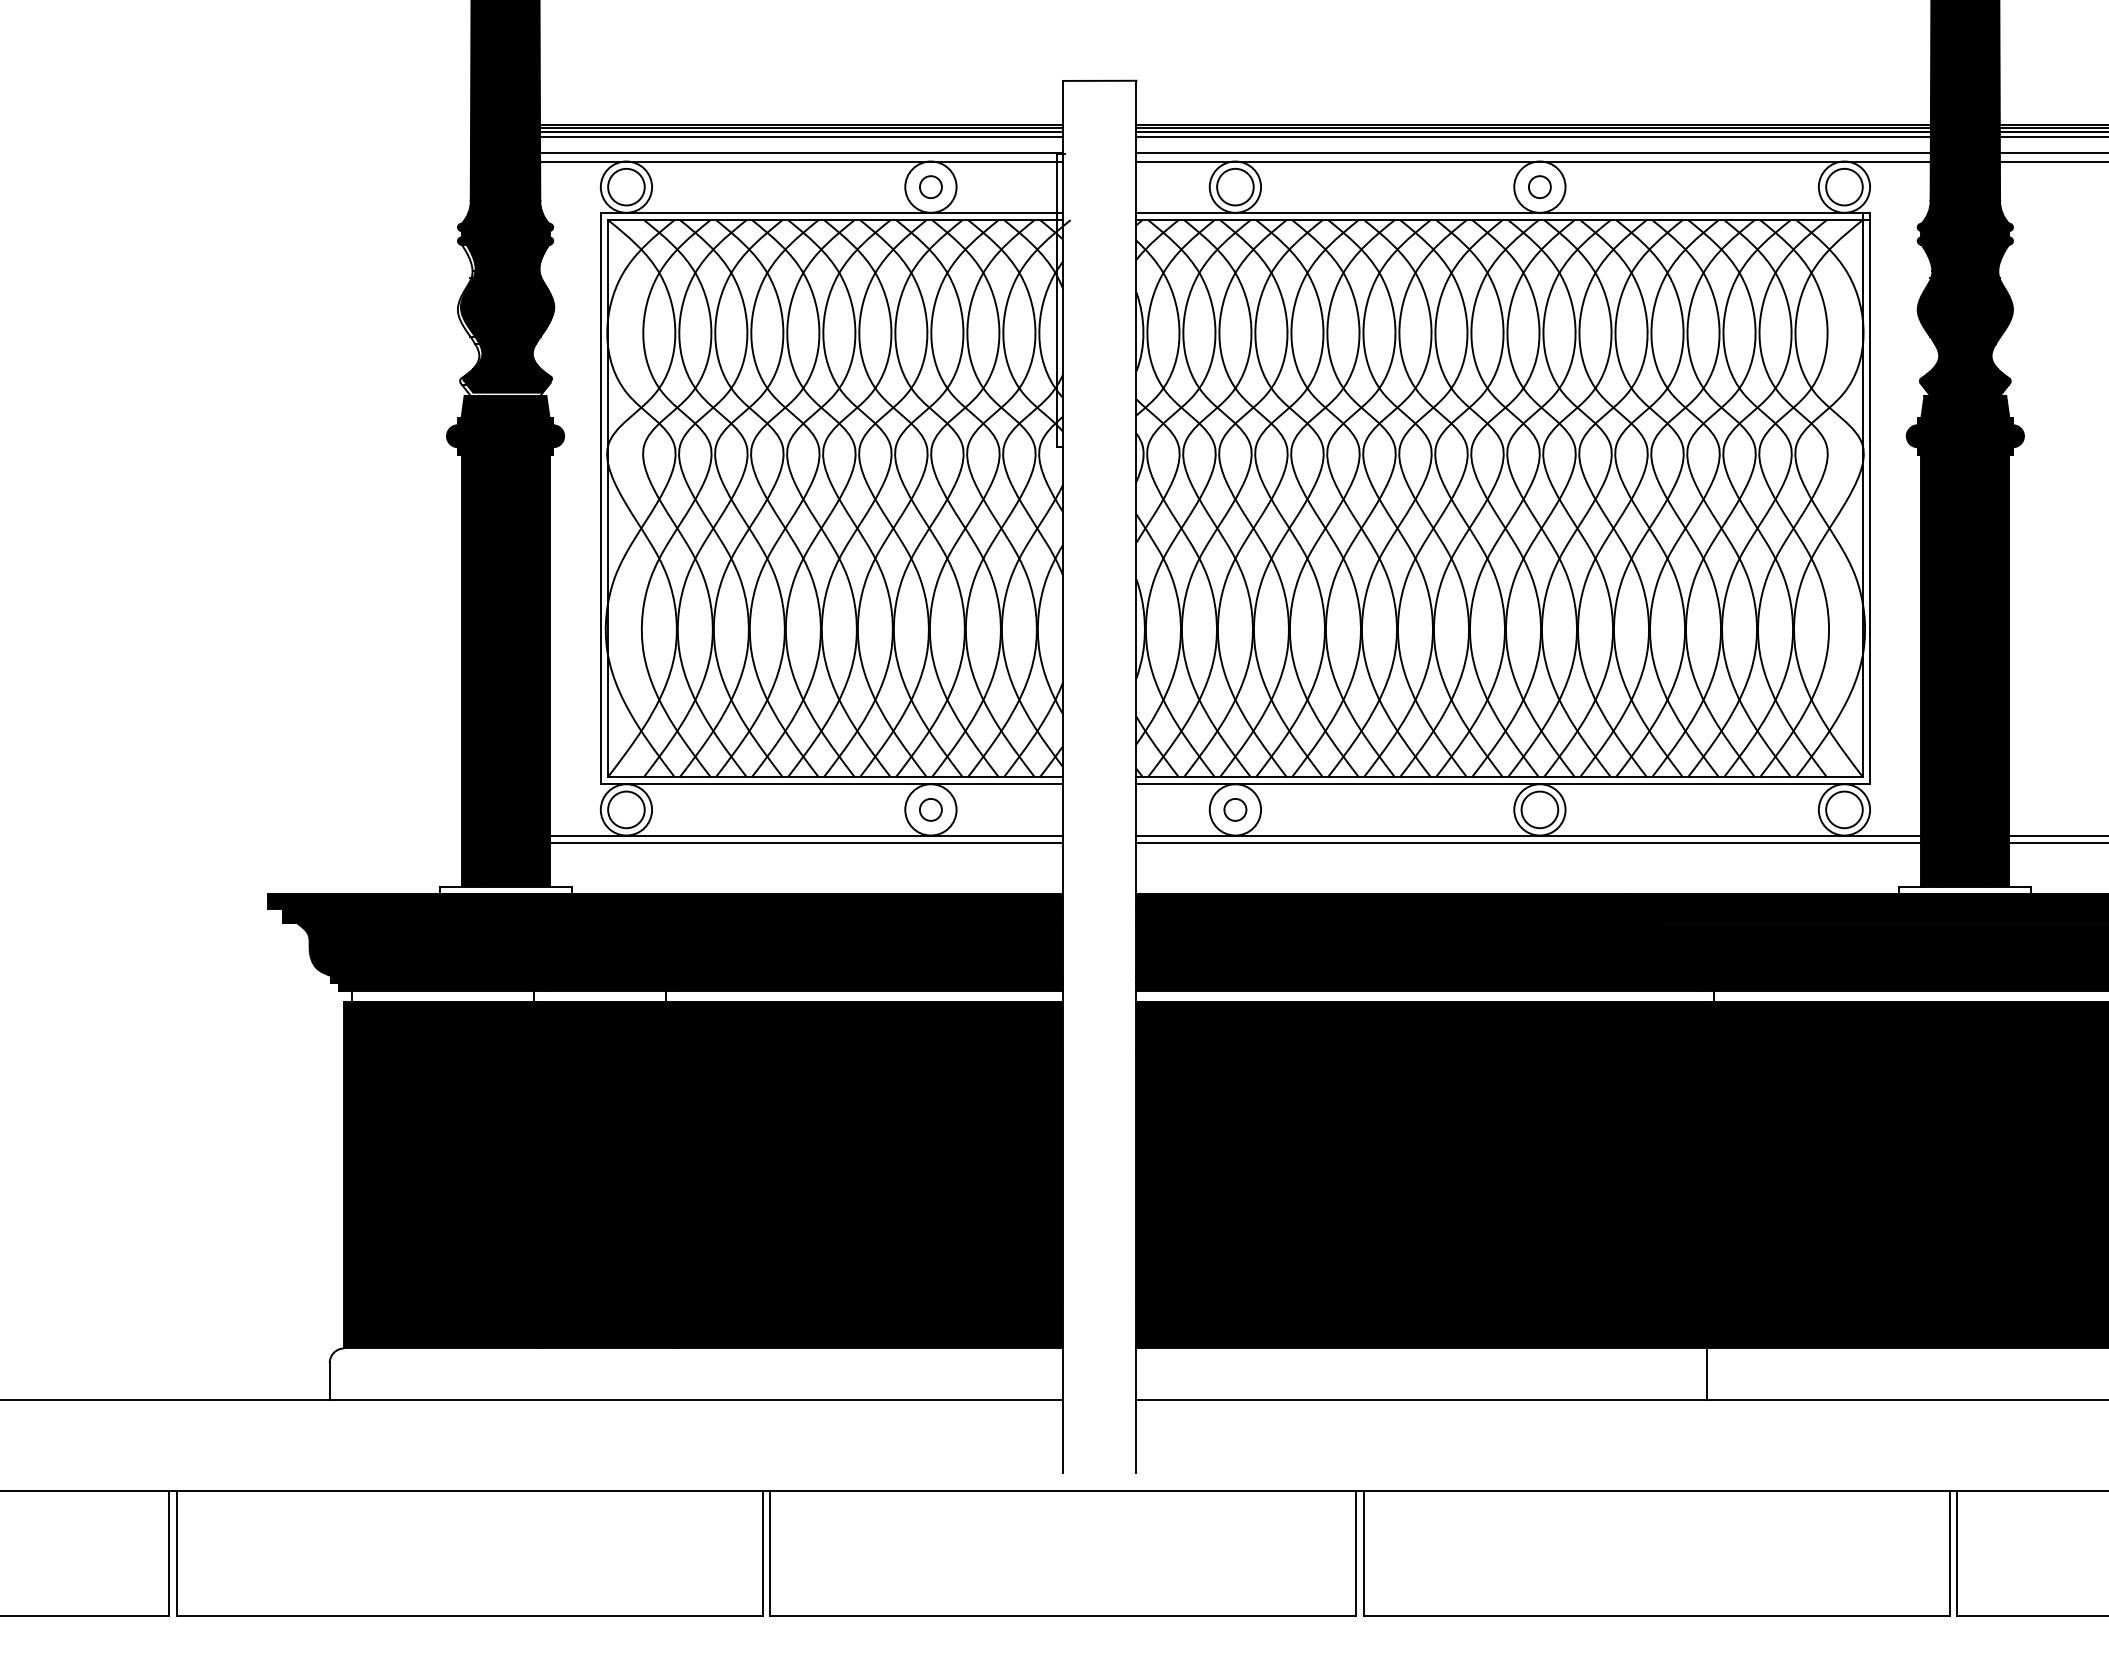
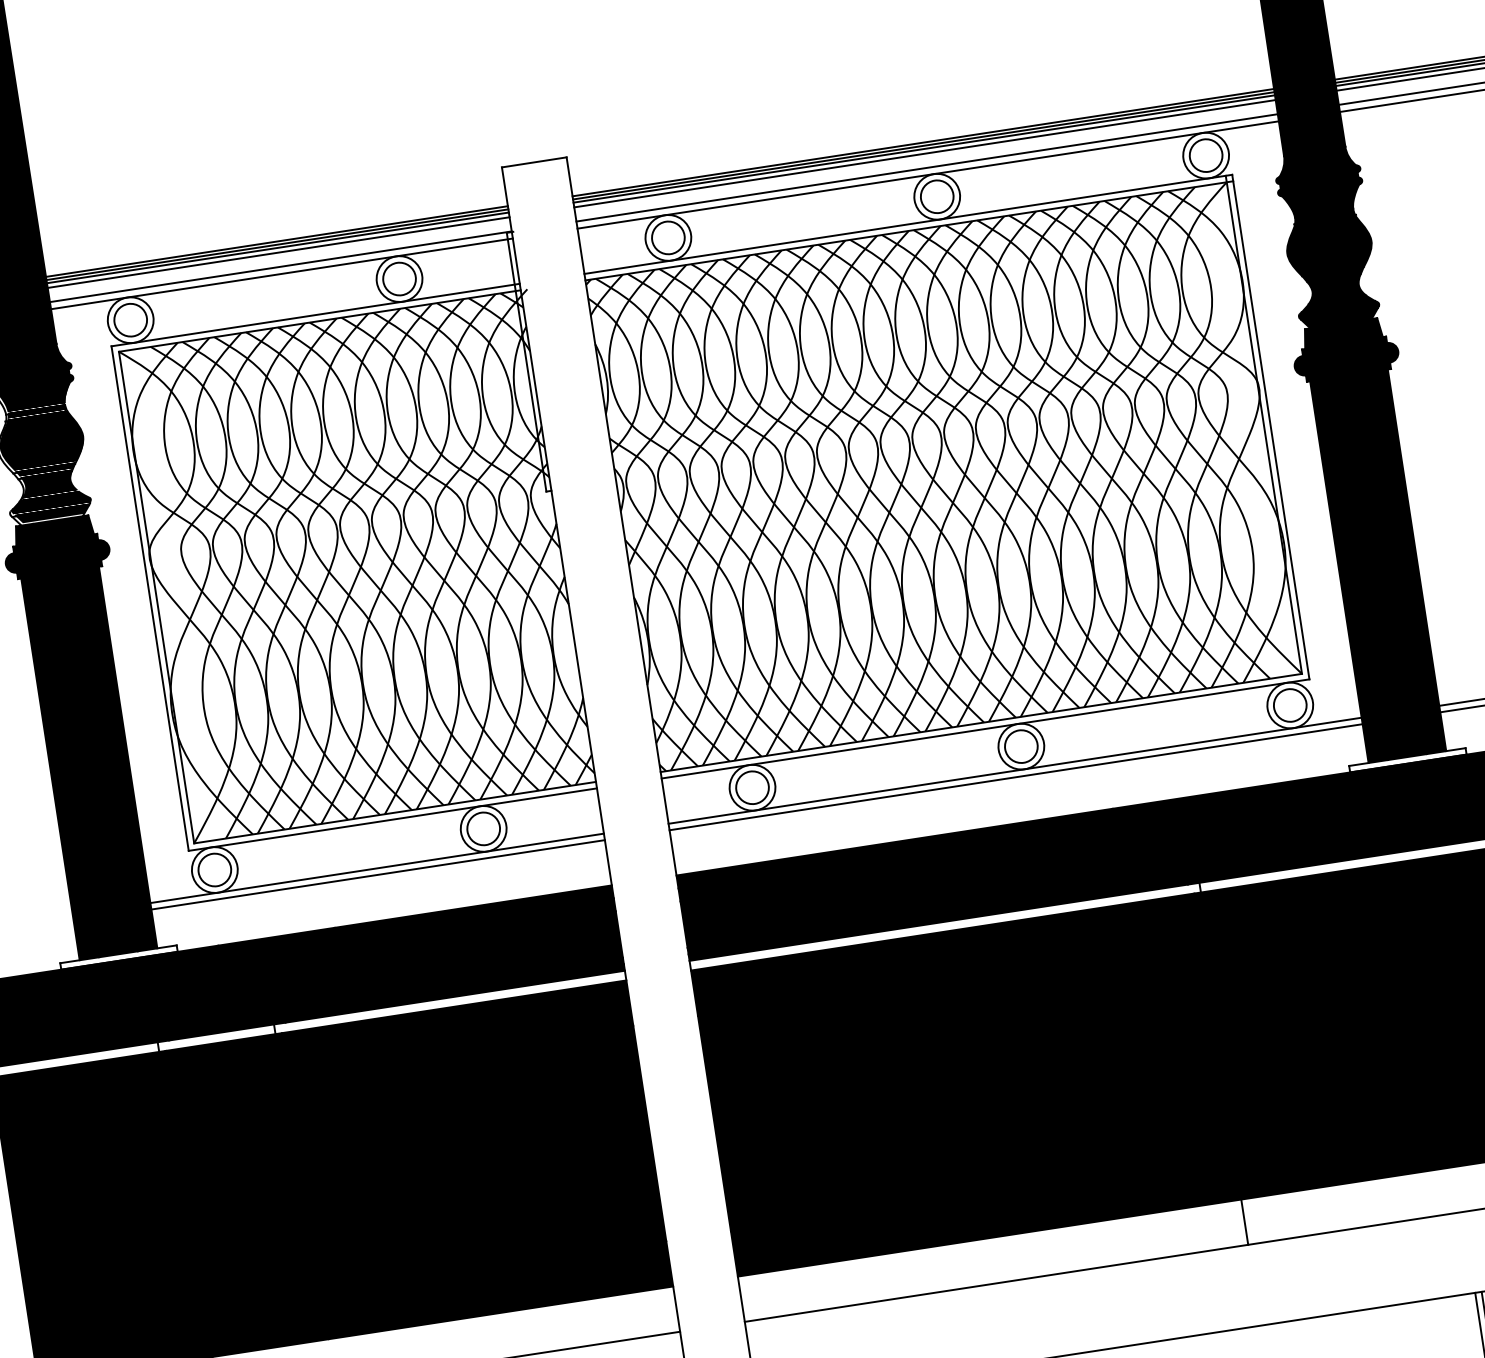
circle: (930, 186) -> (399, 278), size x1.67
circle: (1539, 186) -> (936, 196), size x1.67
circle: (930, 809) -> (483, 828), size x1.67
circle: (1235, 809) -> (752, 787), size x1.67

